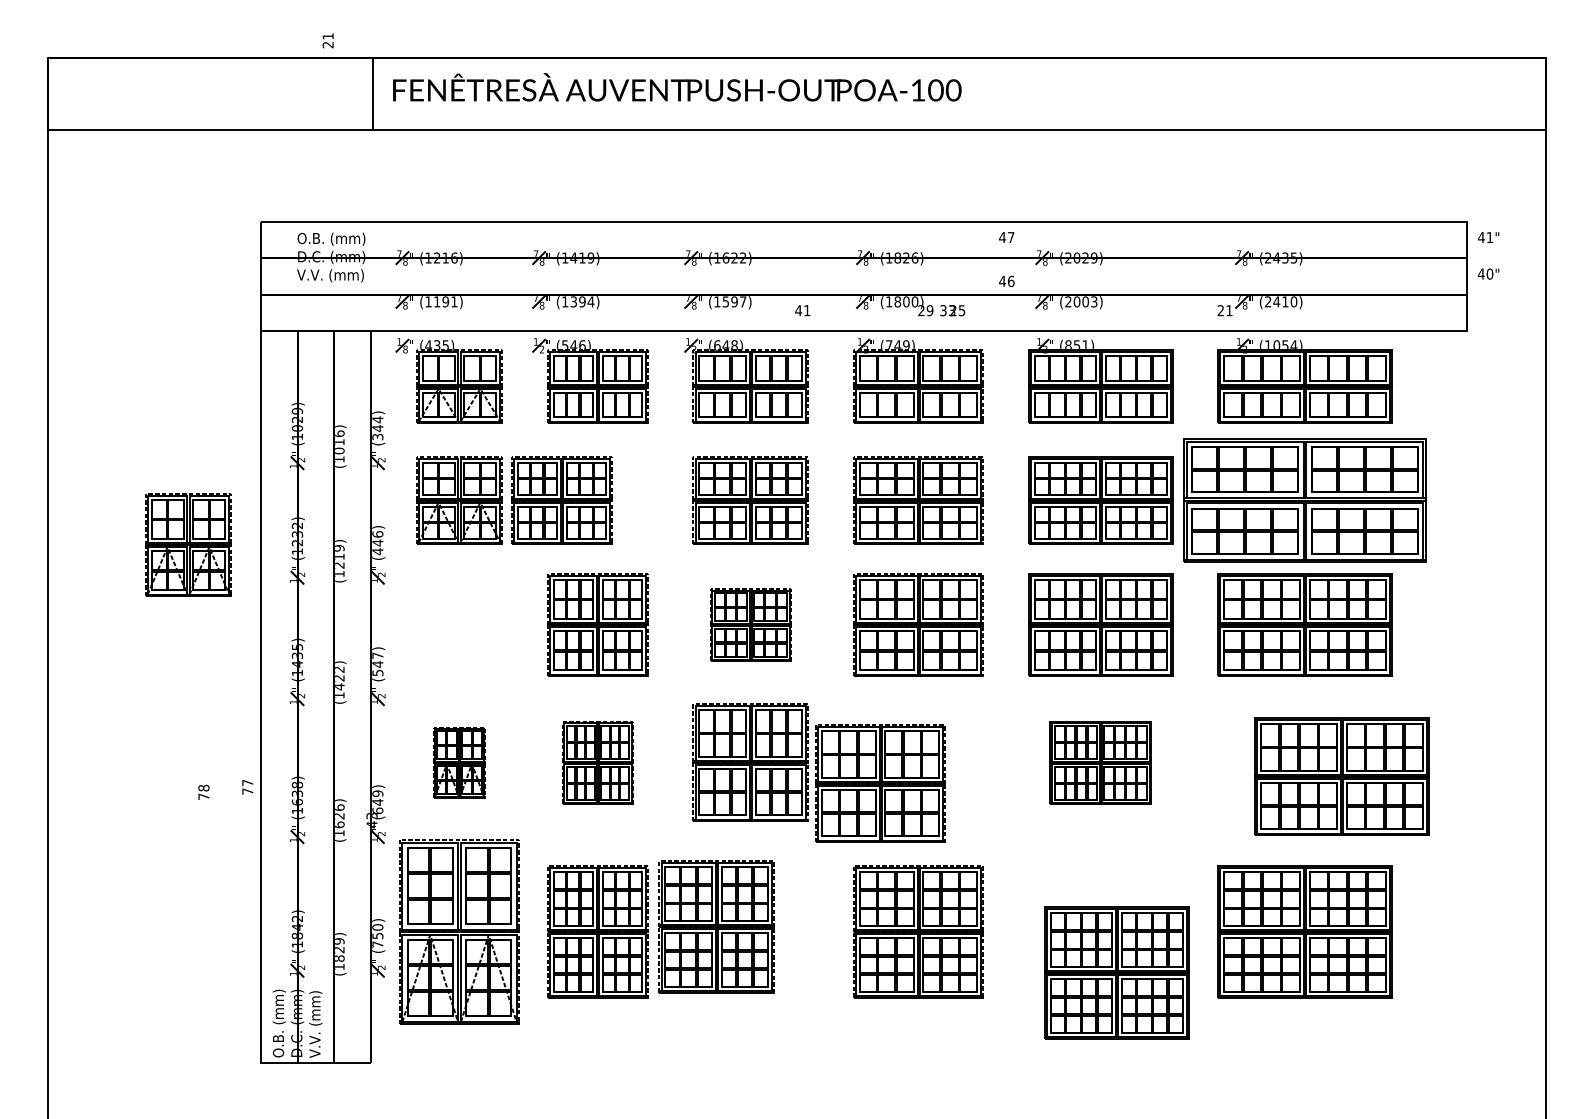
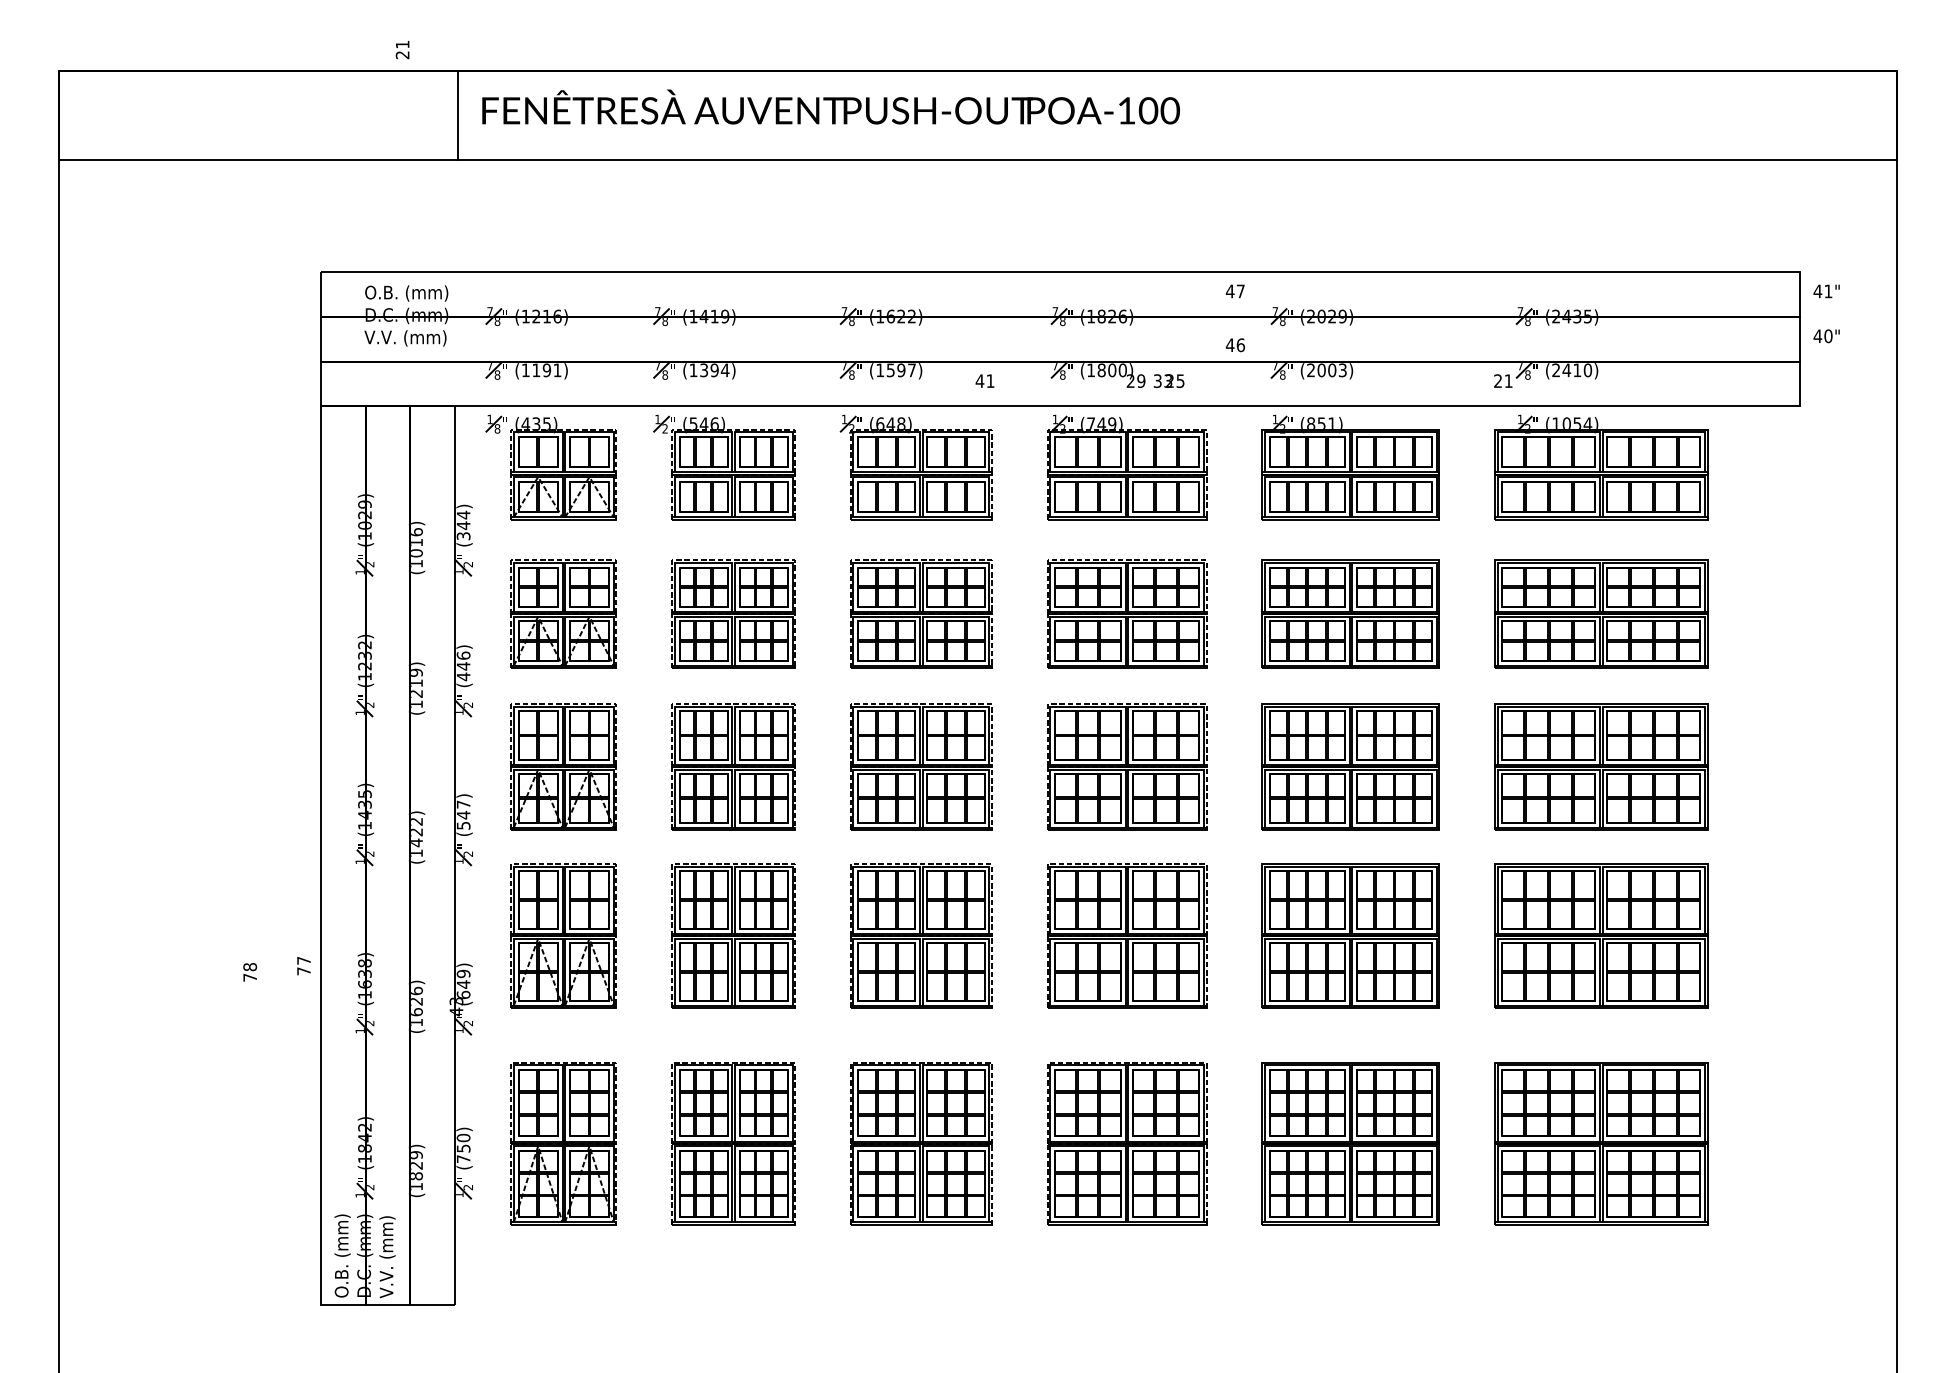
part: (561, 500) -> (733, 614), moved
part: (1304, 500) -> (1600, 614), size x0.71
part: (188, 544) -> (563, 766), moved
part: (750, 624) -> (920, 766), size x1.43
part: (459, 762) -> (563, 935), size x1.67
part: (597, 762) -> (733, 935), size x1.43
part: (1100, 762) -> (1350, 935), size x1.43
part: (1341, 776) -> (1600, 935), moved
part: (880, 783) -> (1127, 935), moved
part: (716, 926) -> (920, 1143), moved
part: (459, 931) -> (563, 1143), size x0.71
part: (1116, 972) -> (1350, 1143), moved

